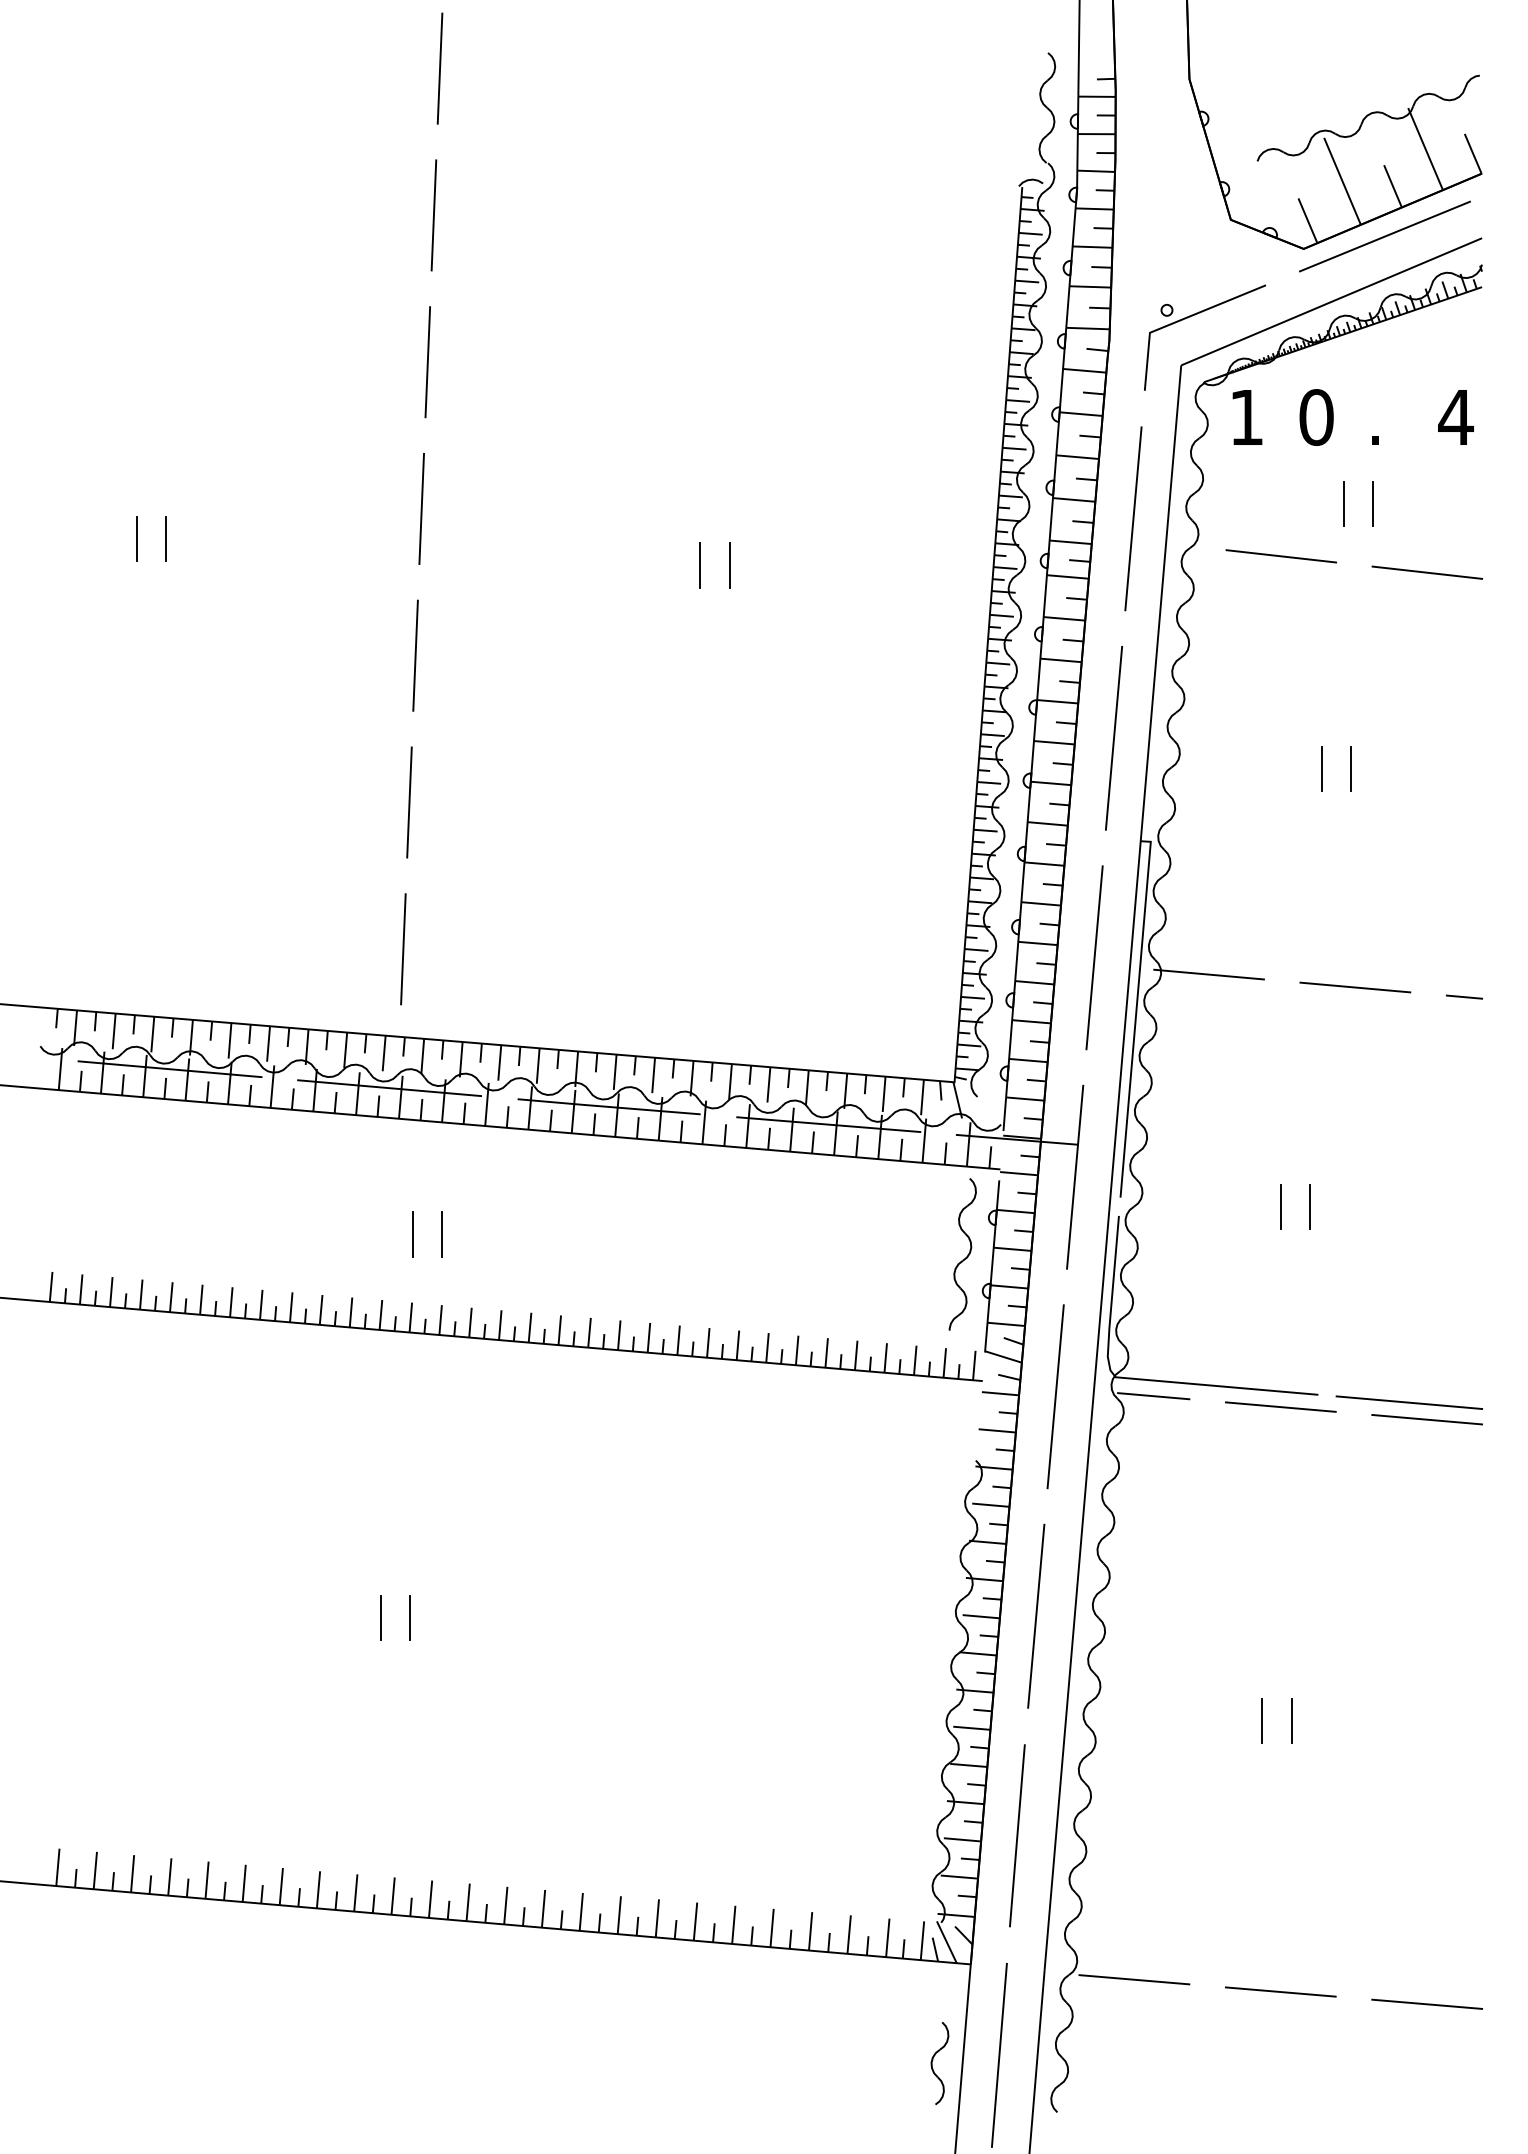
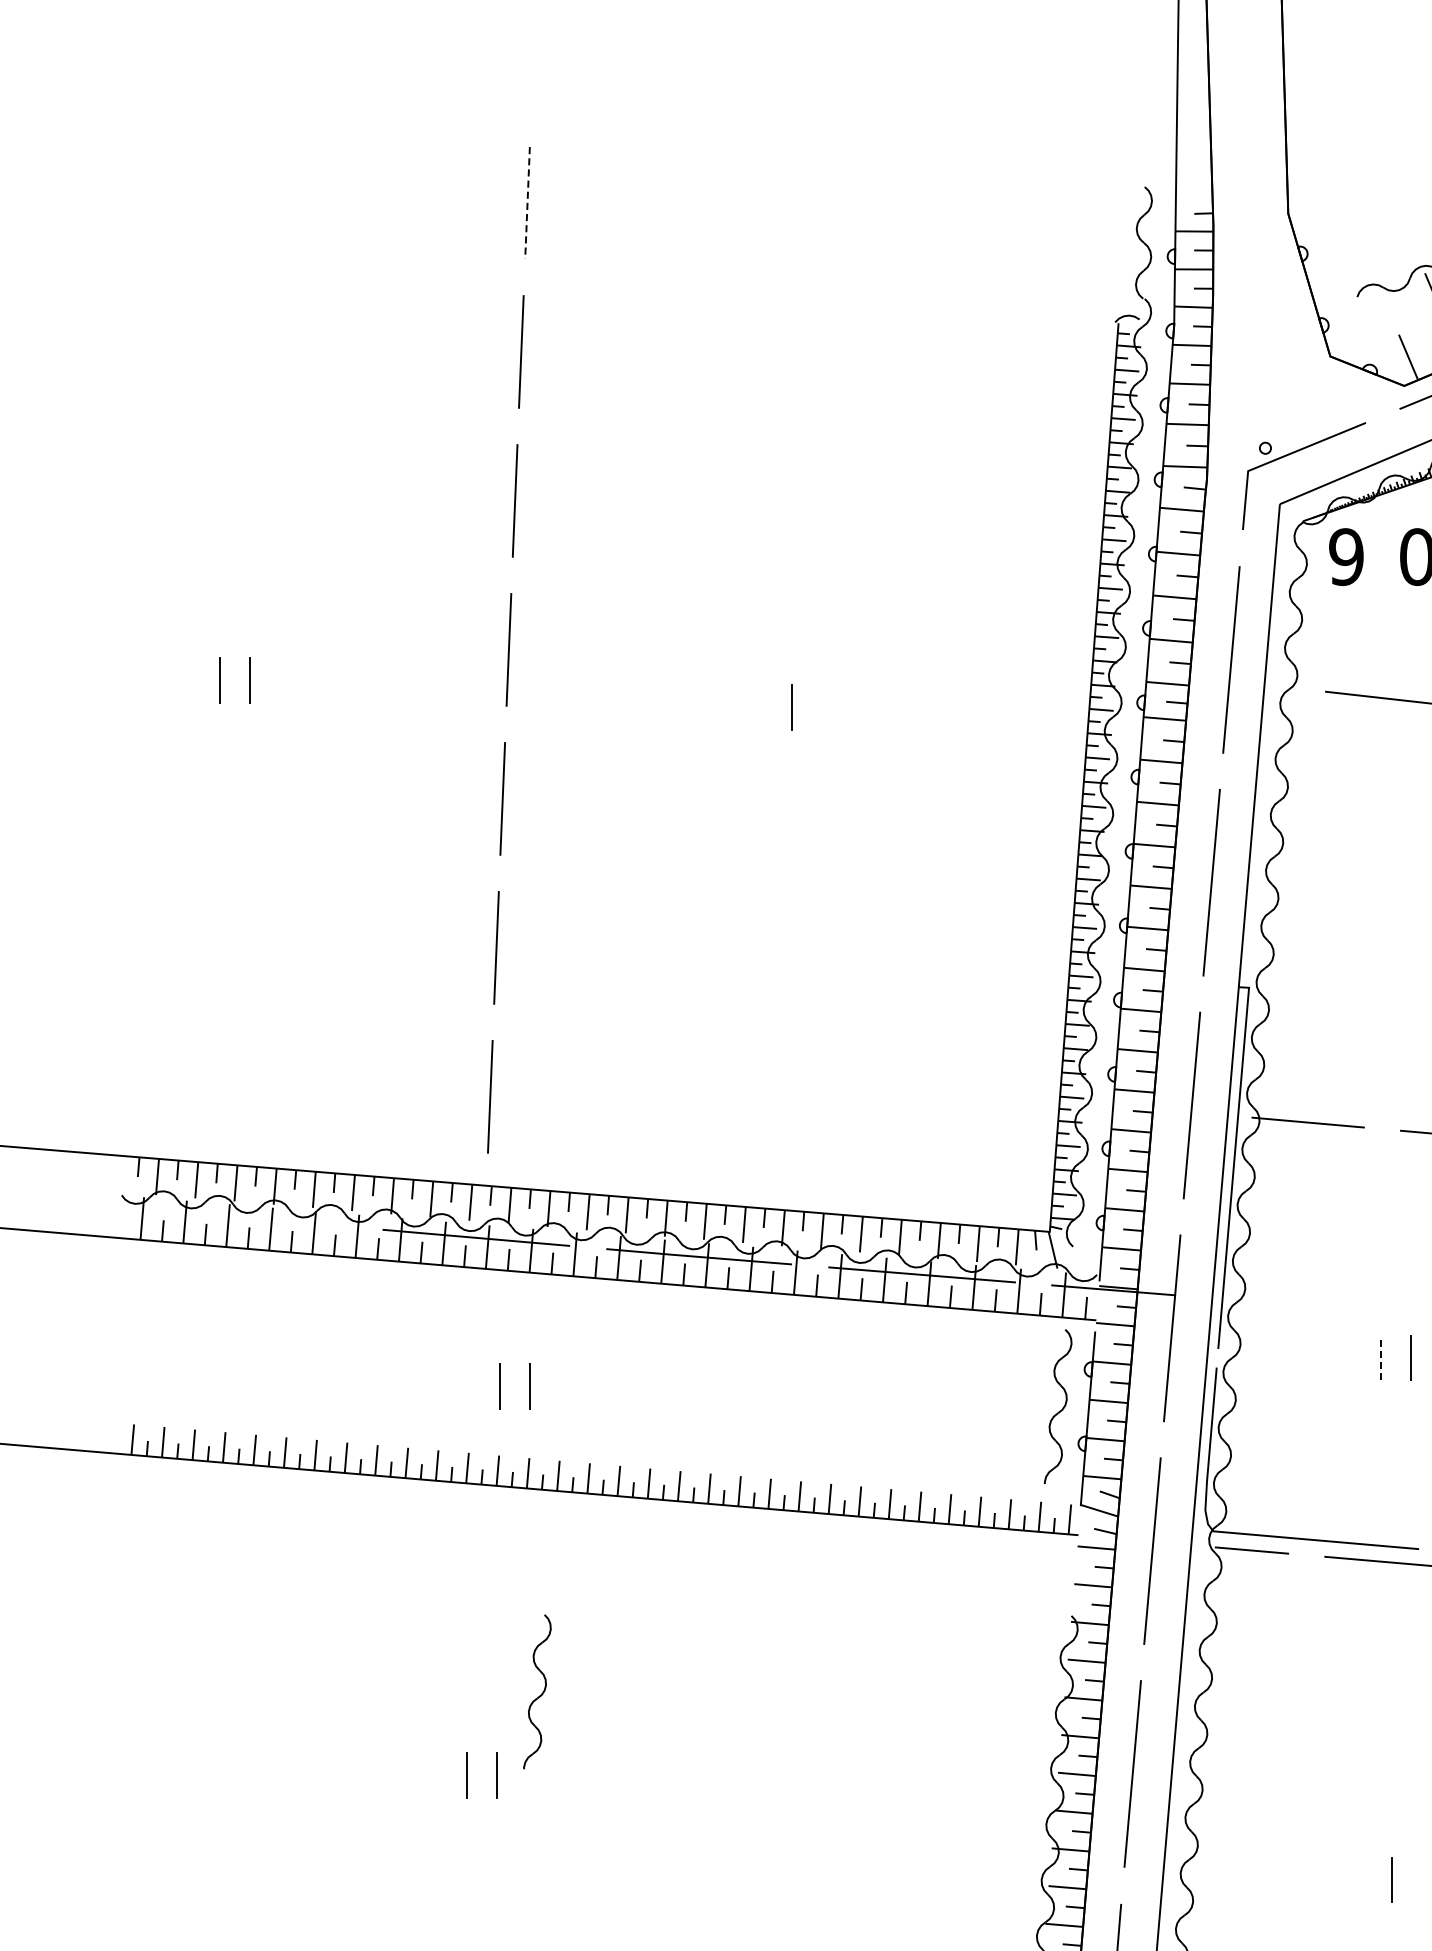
line: (440, 69) -> (528, 203), solid -> dashed
text: (1246, 417) -> (1346, 557), 1 -> 9
line: (729, 565) -> (821, 707), removed
line: (1321, 769) -> (1422, 914), removed
line: (169, 1069) -> (252, 1218), removed
line: (1280, 1206) -> (1380, 1357), solid -> dashed
part: (449, 1535) -> (537, 1691), added
line: (1262, 1720) -> (1362, 1879), removed

